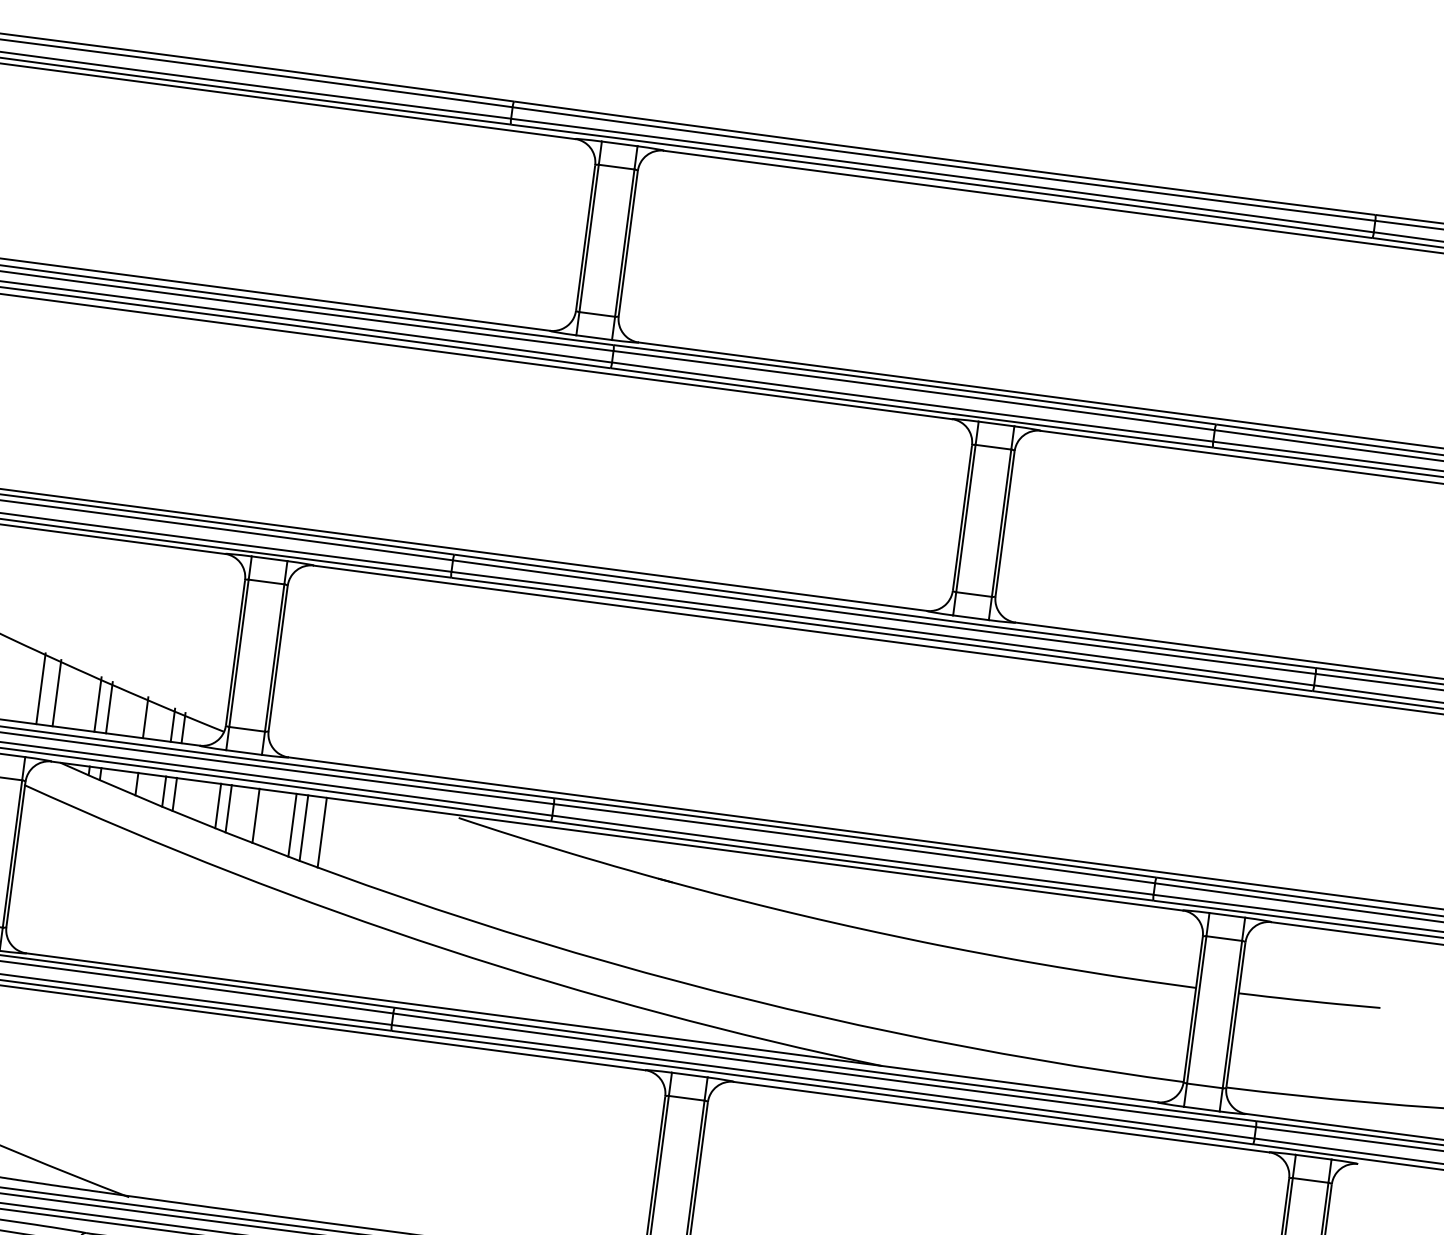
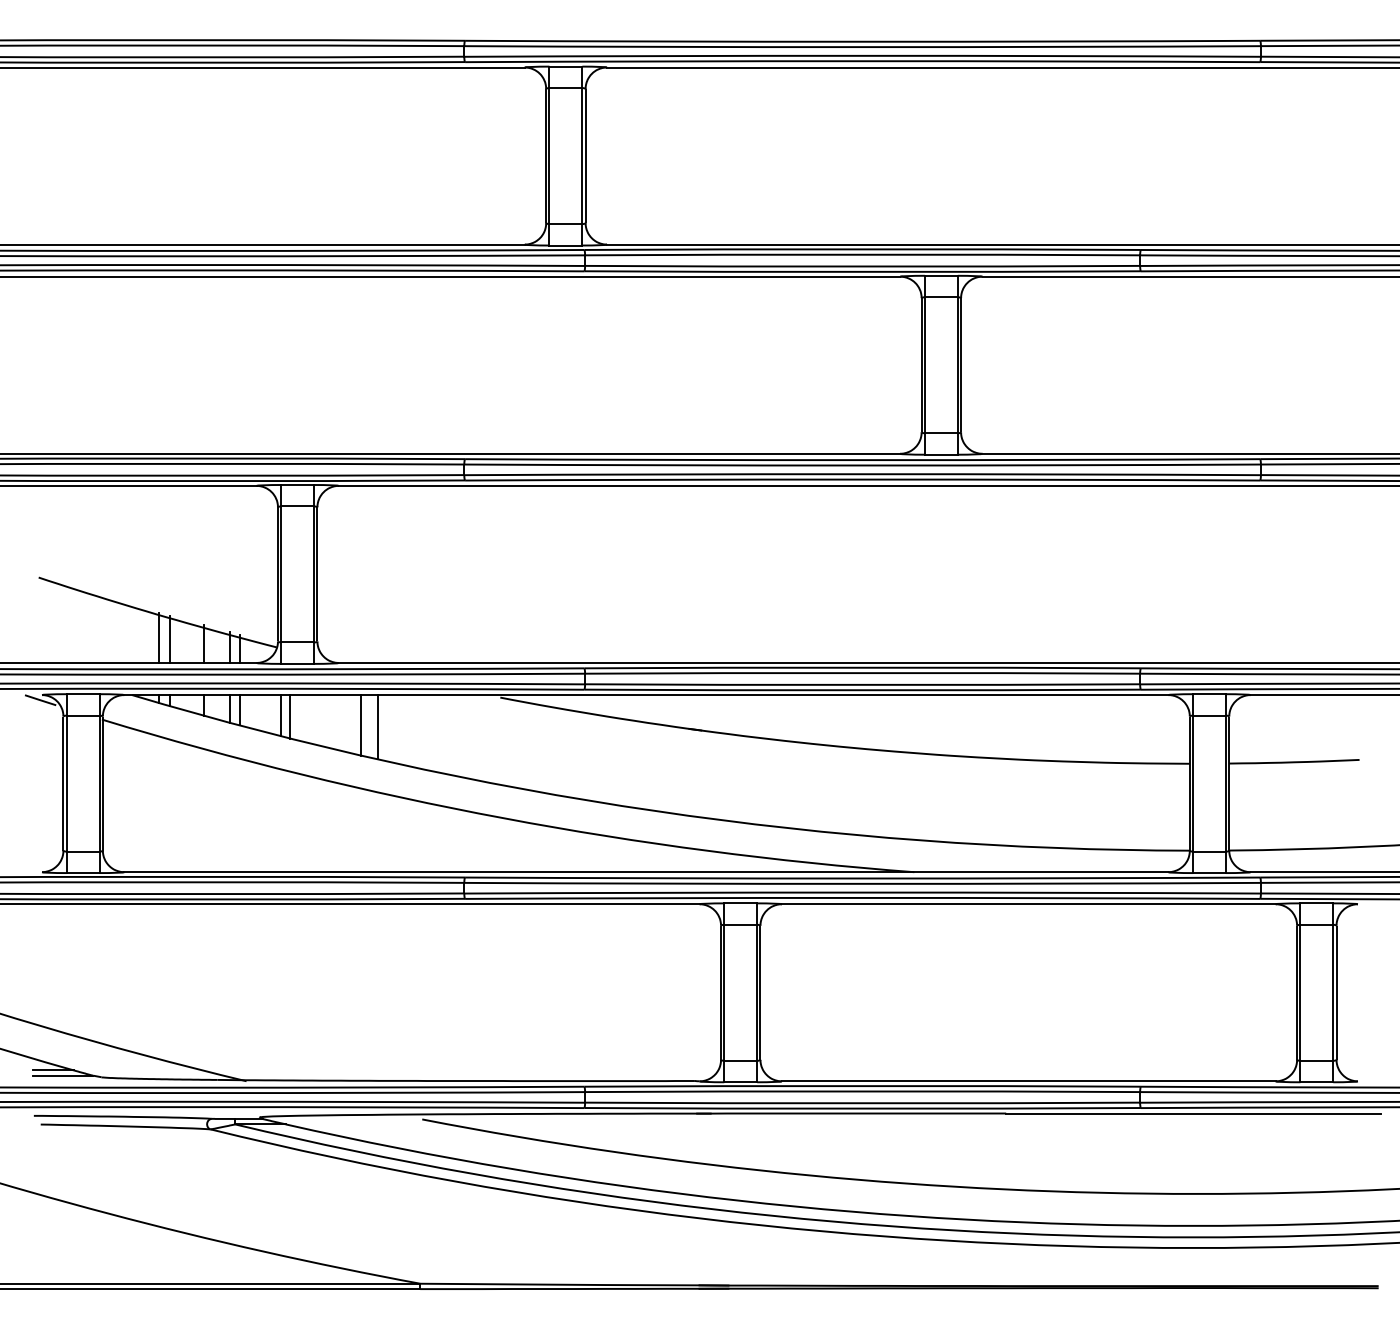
line: (40, 687) -> (105, 629), removed
line: (56, 692) -> (120, 631), removed
line: (256, 815) -> (316, 719), removed
line: (292, 825) -> (350, 724), removed

